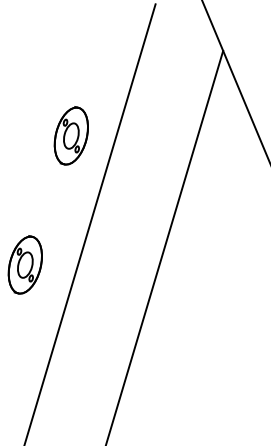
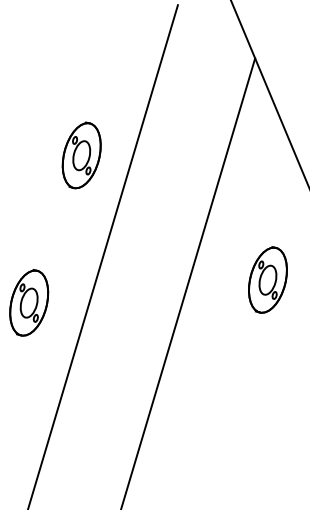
part: (233, 244) -> (266, 279), added

